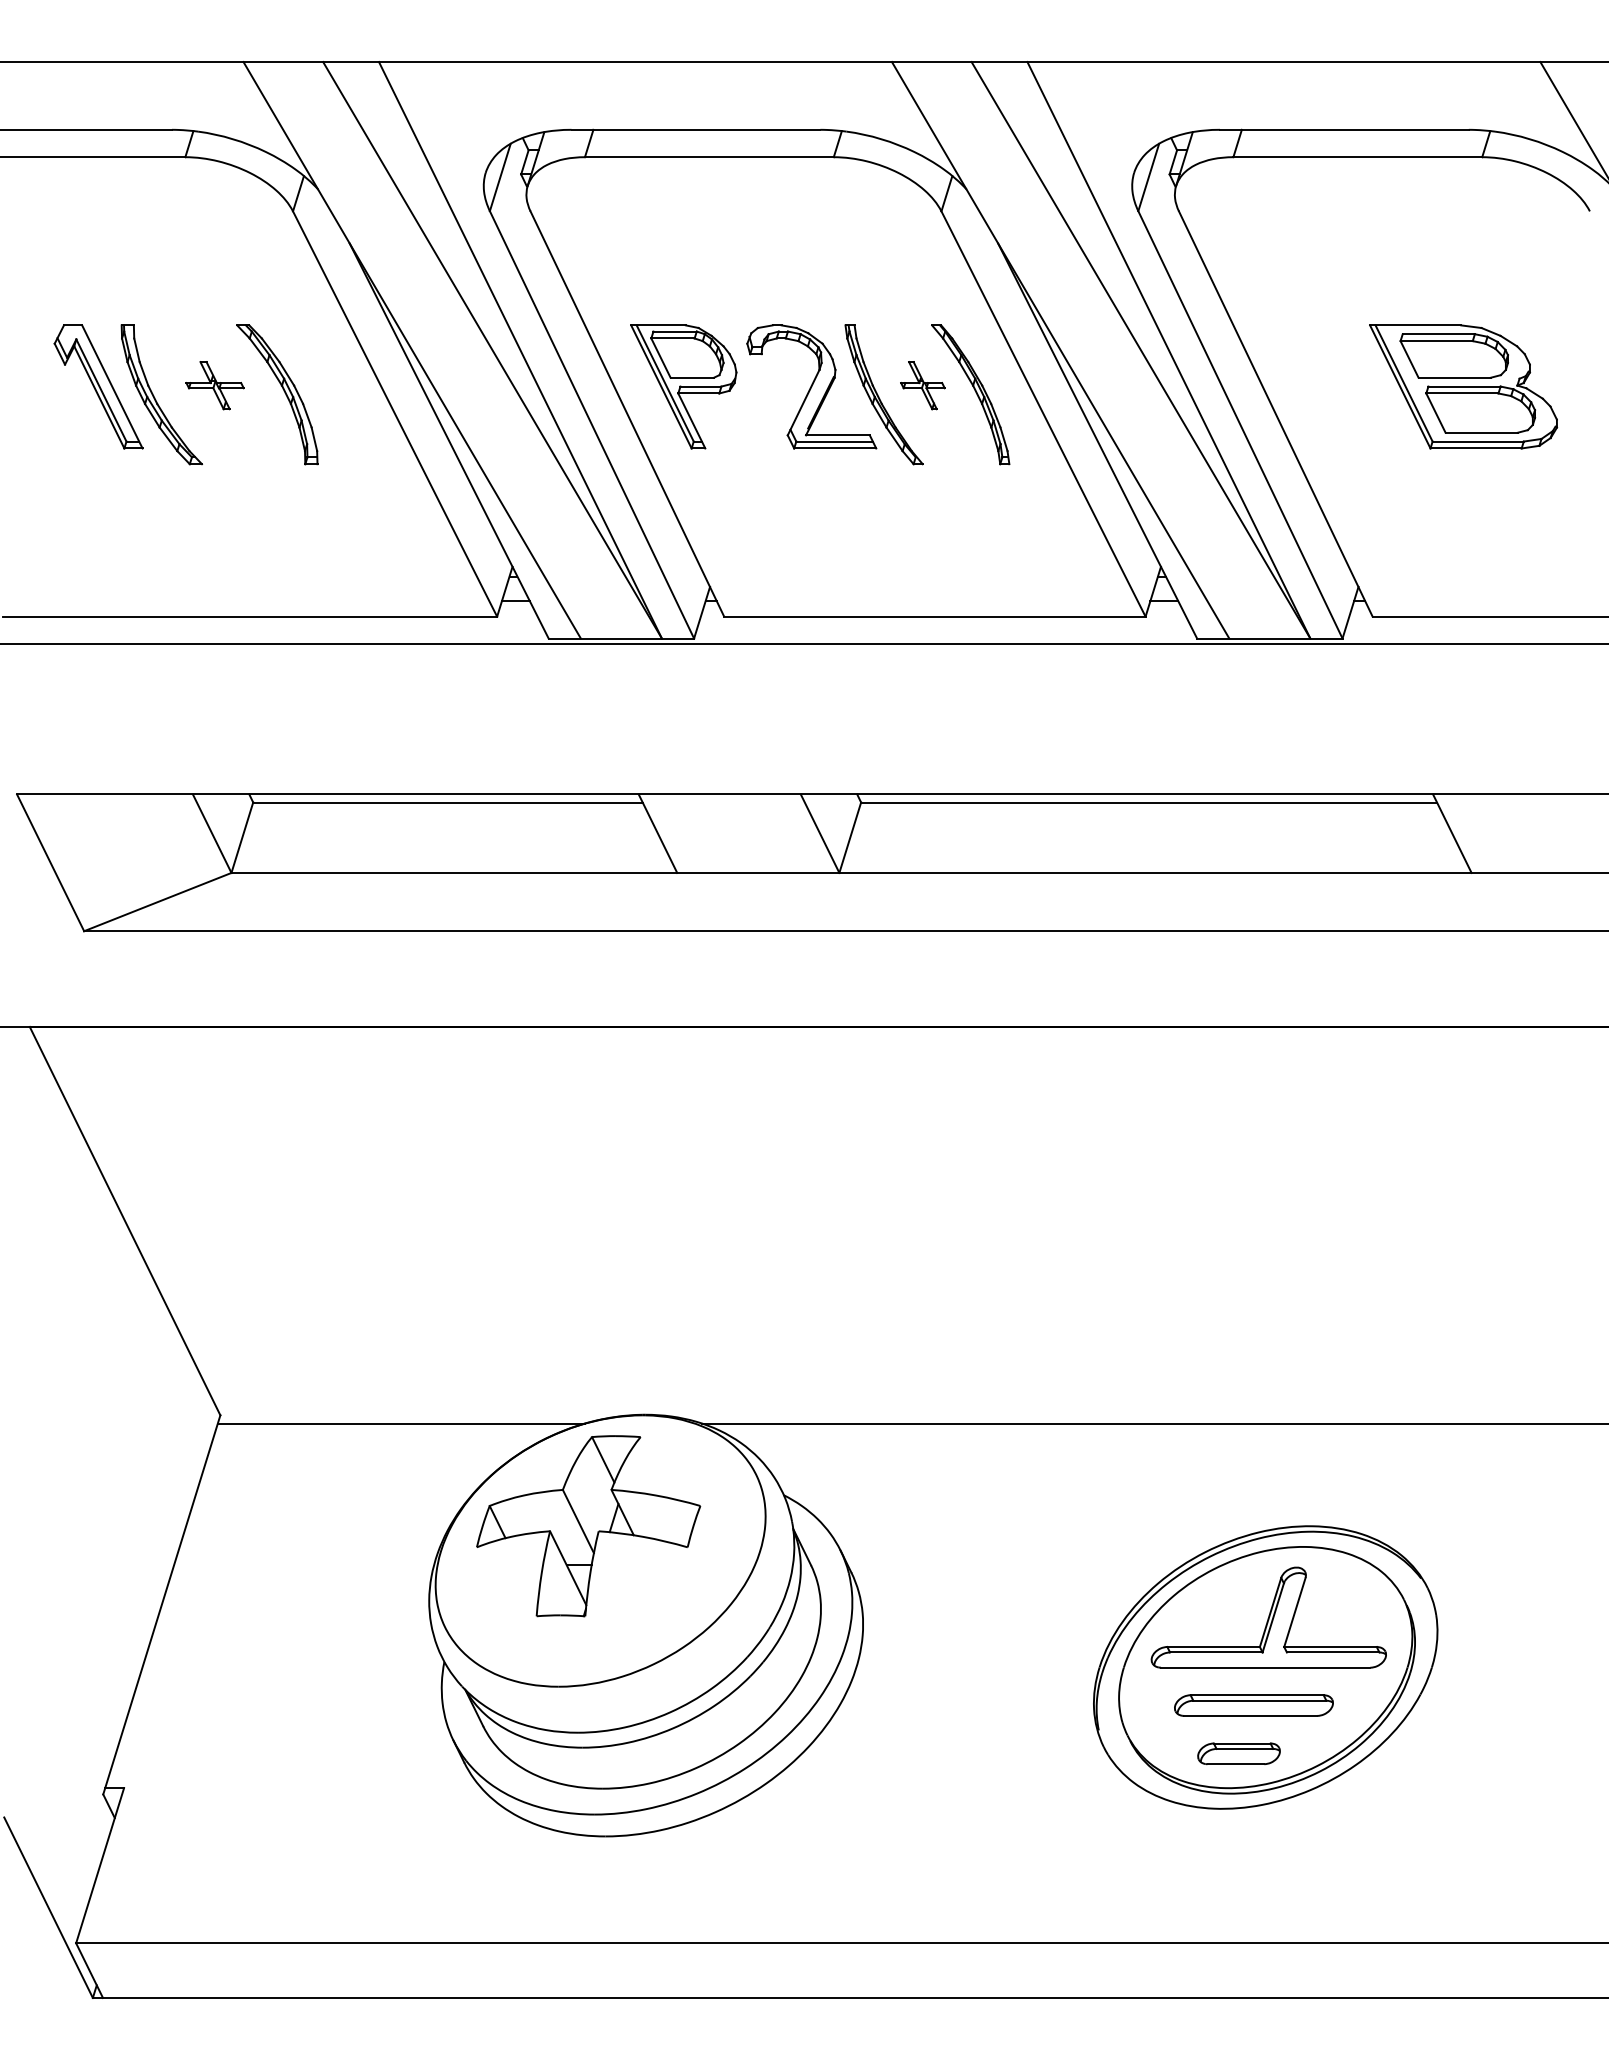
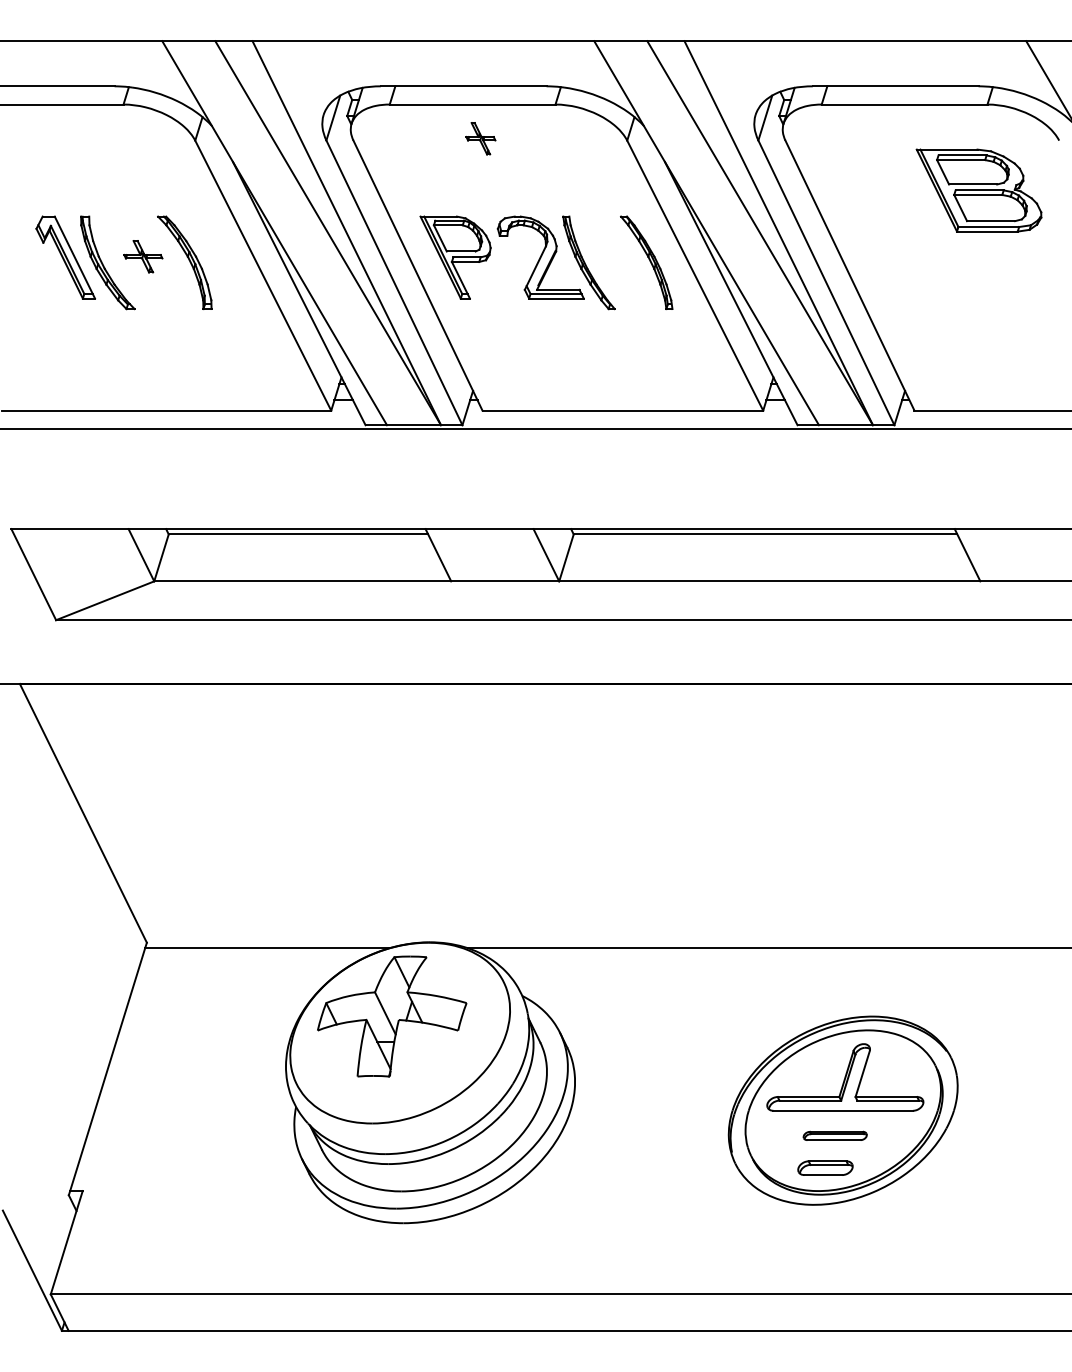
part: (922, 385) -> (480, 138), moved
part: (1462, 386) -> (978, 190), moved
part: (1252, 1704) -> (834, 1135), size x0.6

